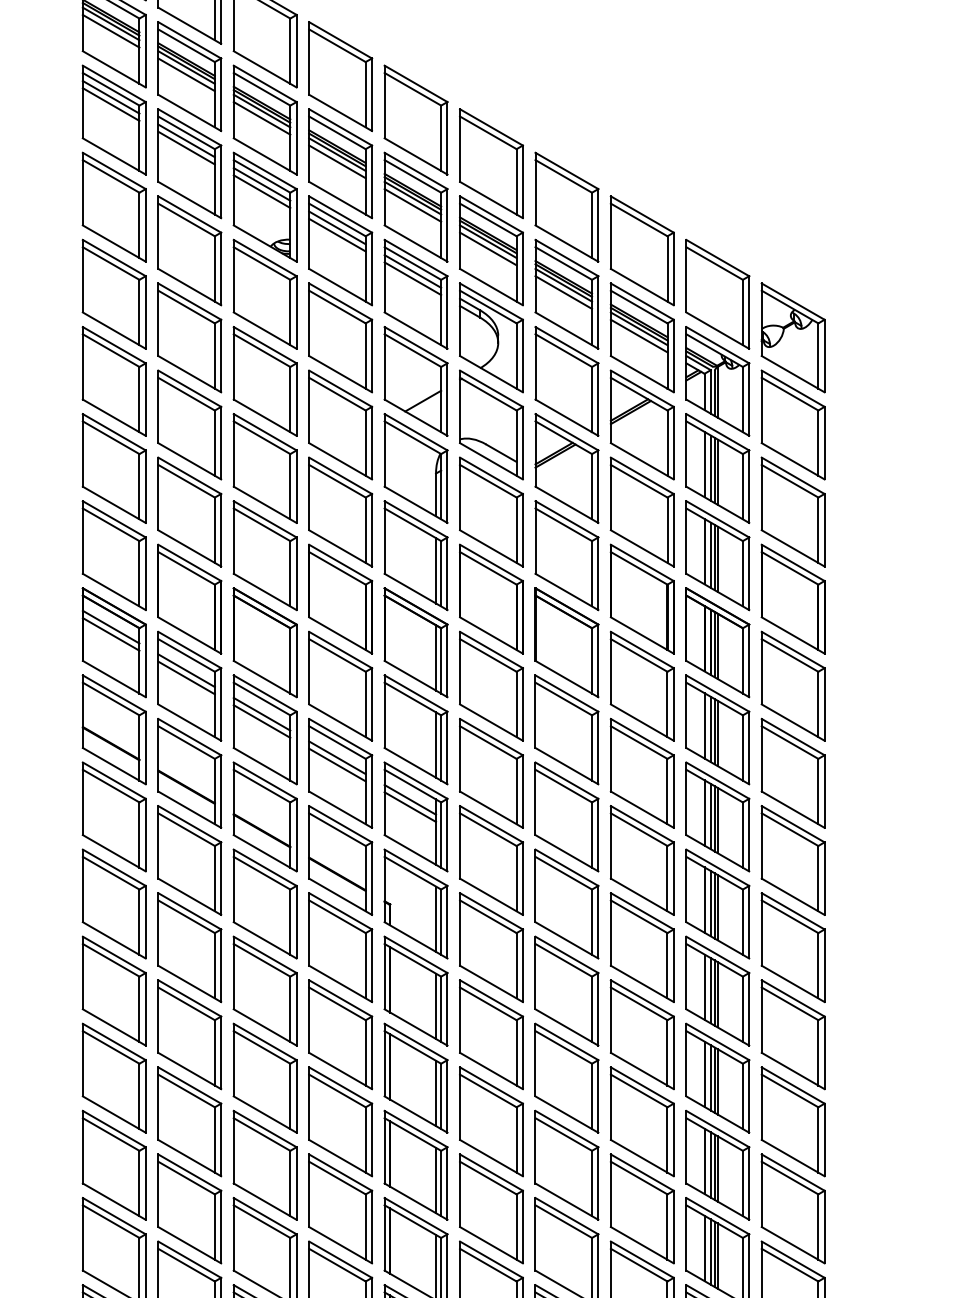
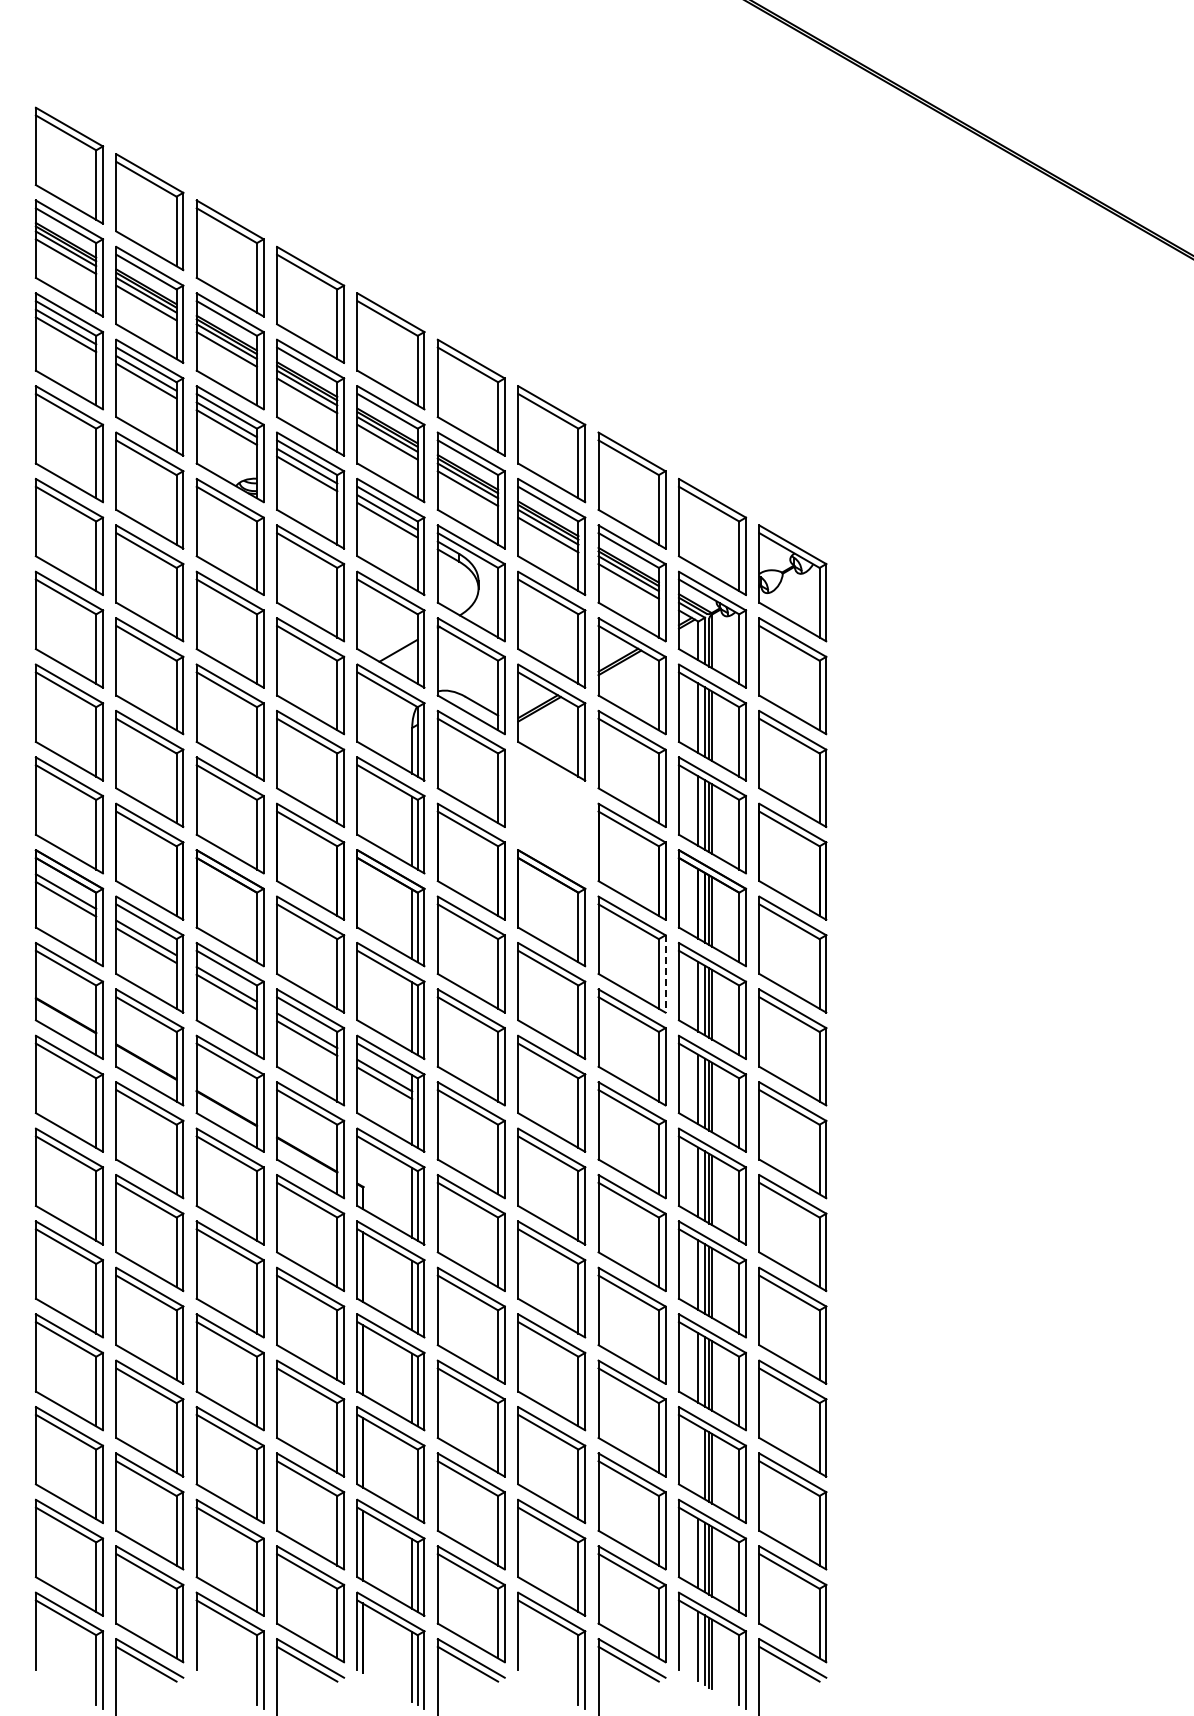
part: (566, 555) -> (551, 815), removed
line: (673, 704) -> (665, 973), solid -> dashed
line: (704, 1161) -> (698, 1460), removed
line: (436, 1180) -> (412, 1481), removed

